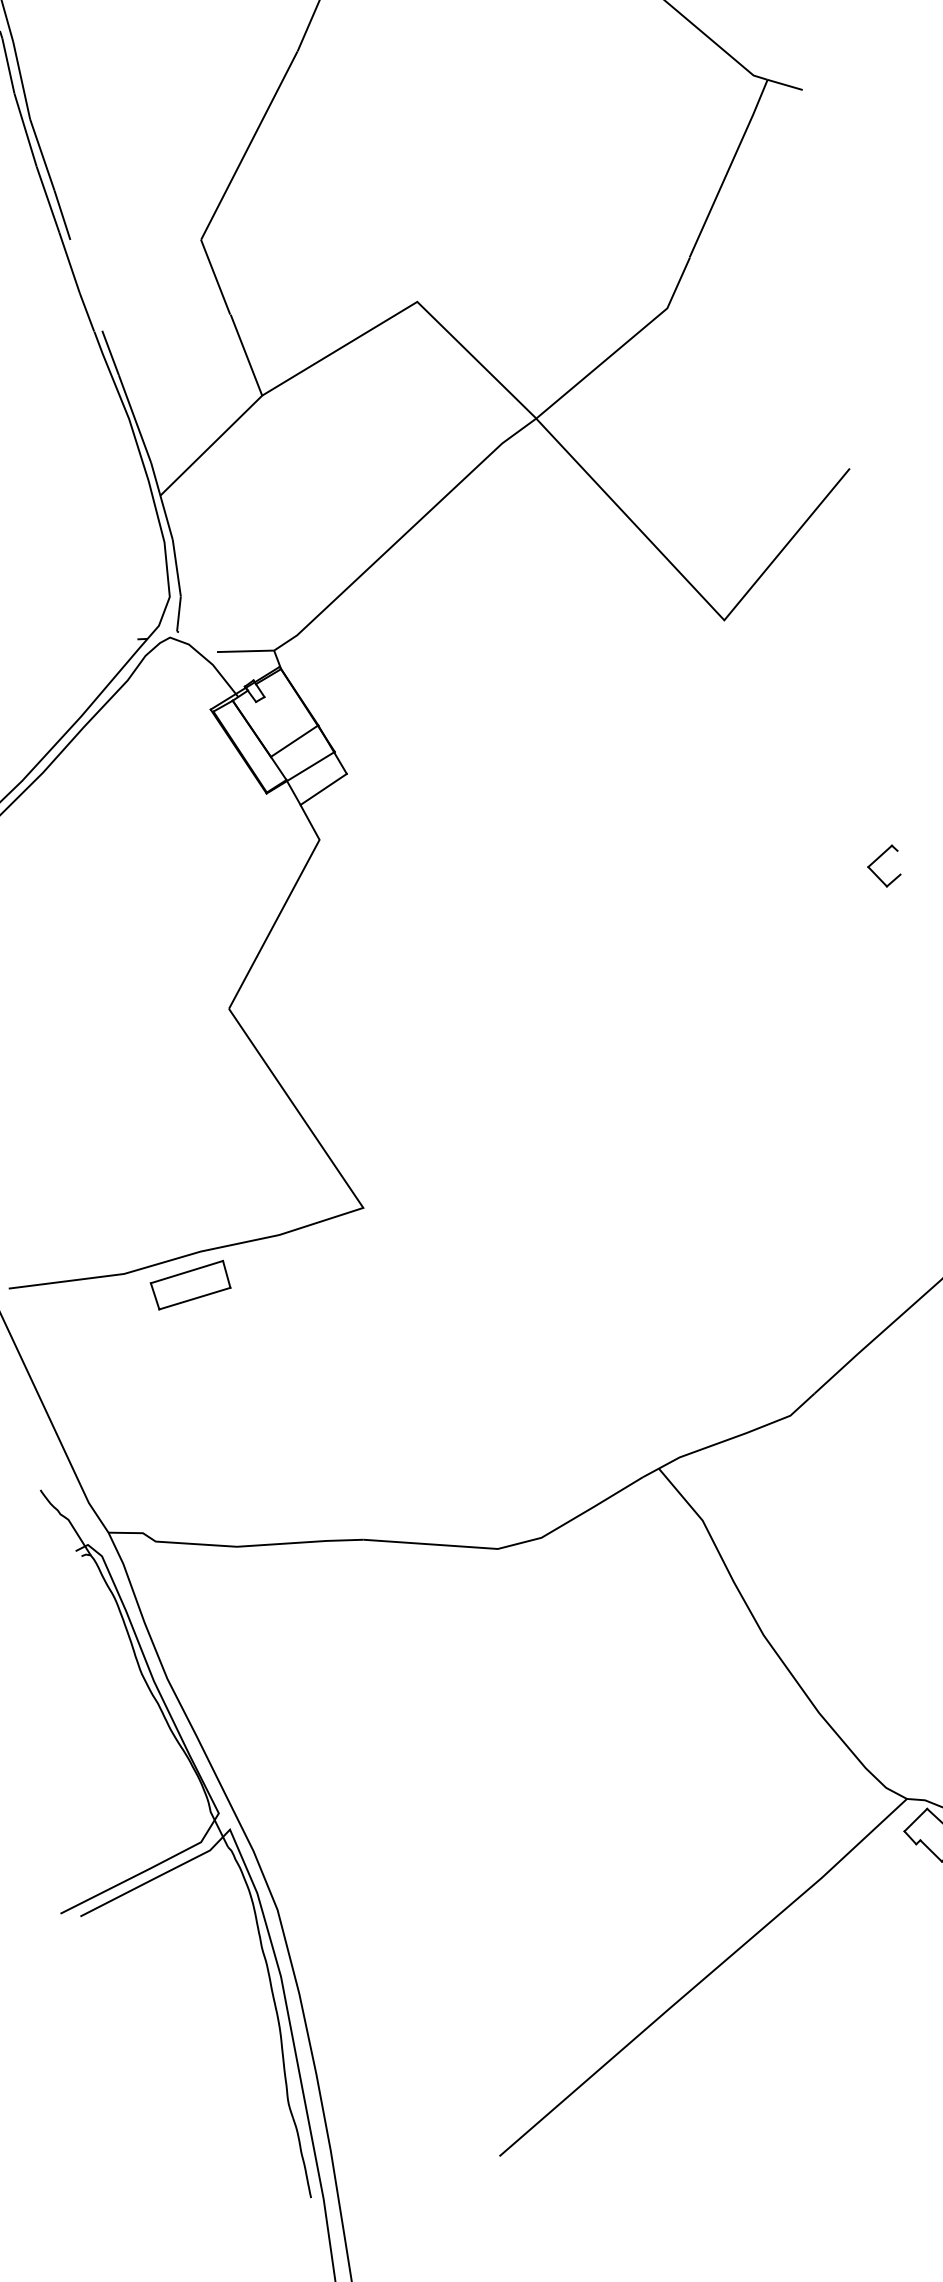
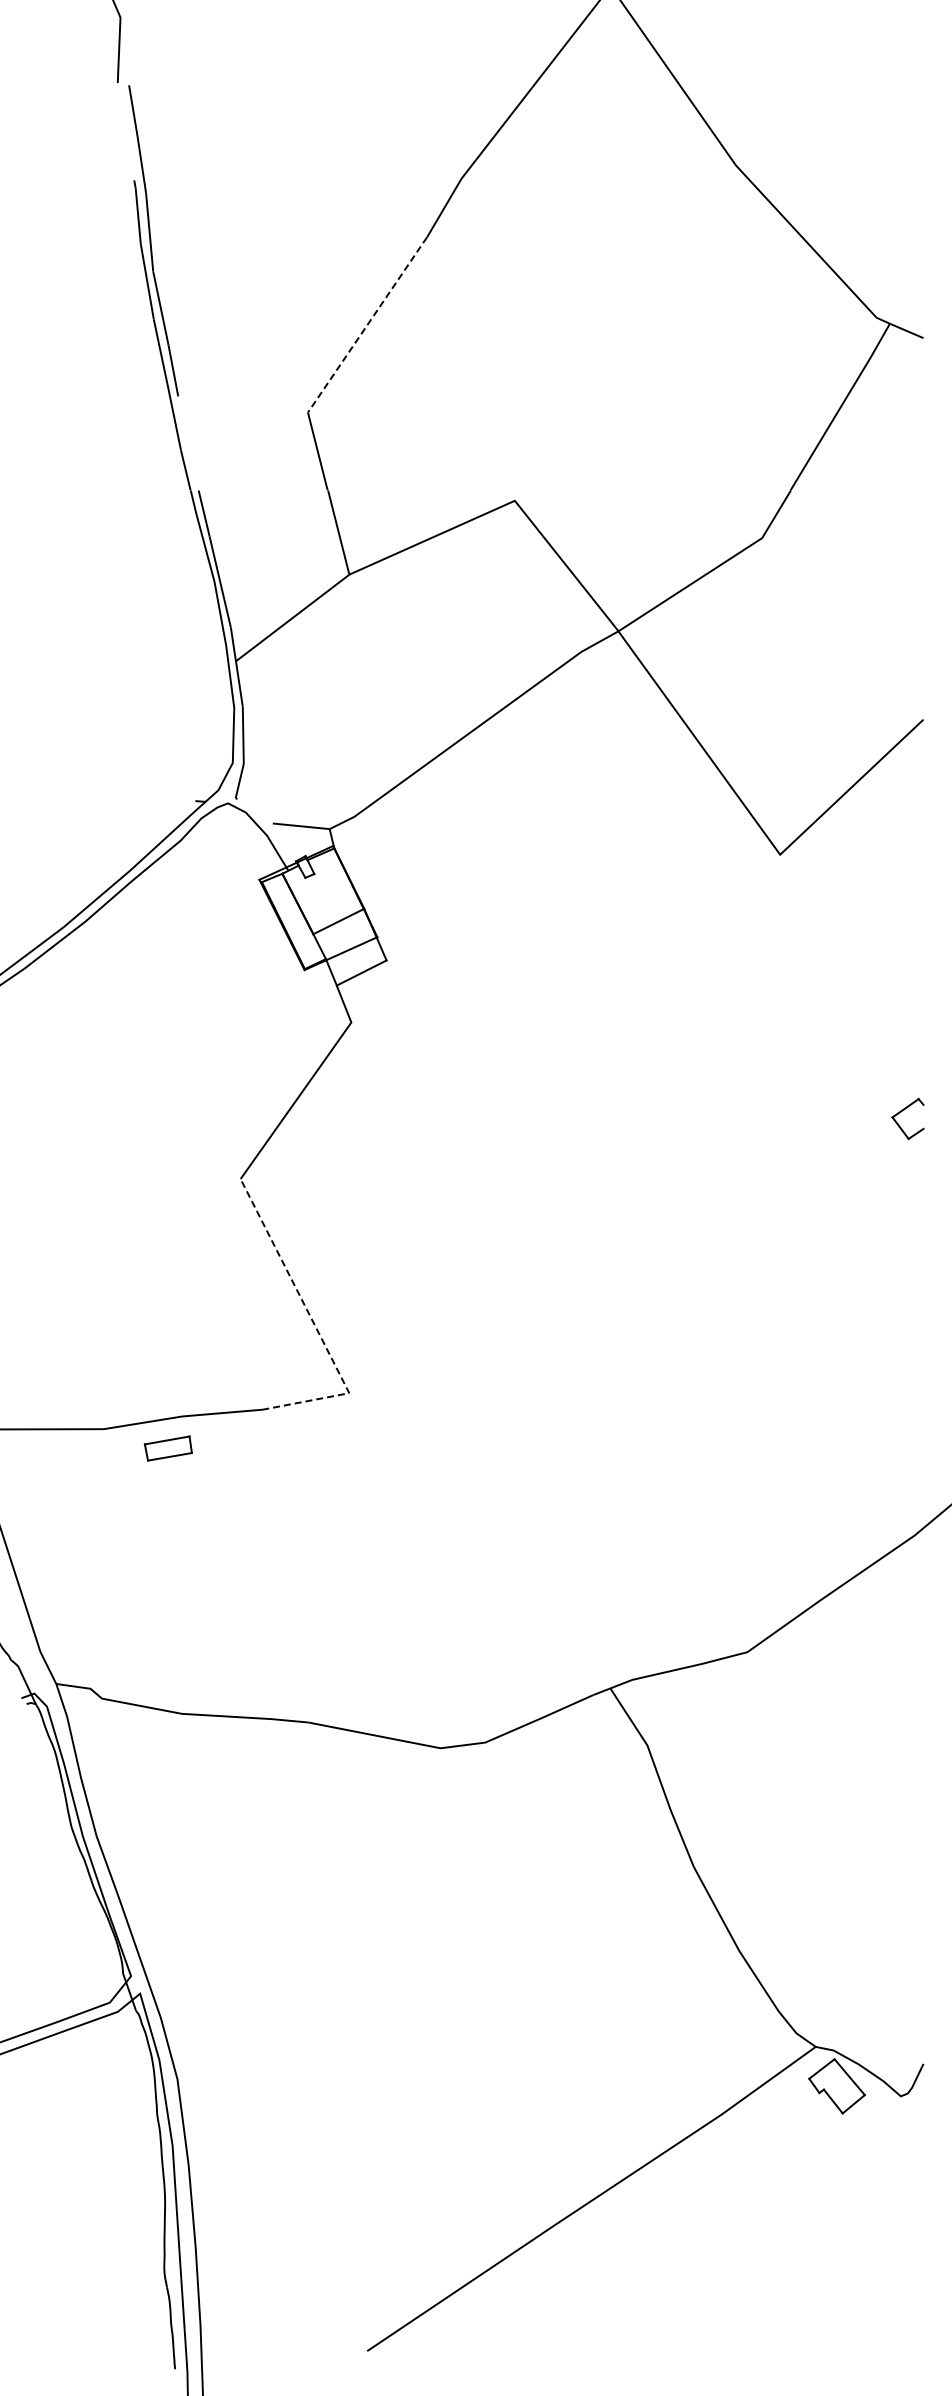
line: (249, 145) -> (367, 324), solid -> dashed
line: (321, 1144) -> (315, 1325), solid -> dashed
part: (190, 1285) -> (168, 1448), size x0.6

